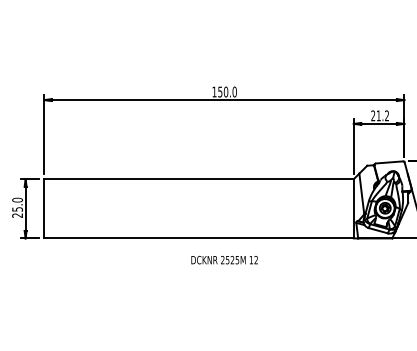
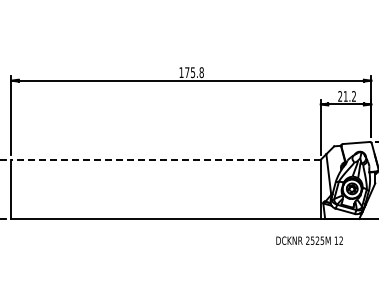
text: (227, 91) -> (194, 72), 150.0 -> 175.8
line: (198, 179) -> (165, 160), solid -> dashed
text: (224, 259) -> (309, 240), moved

